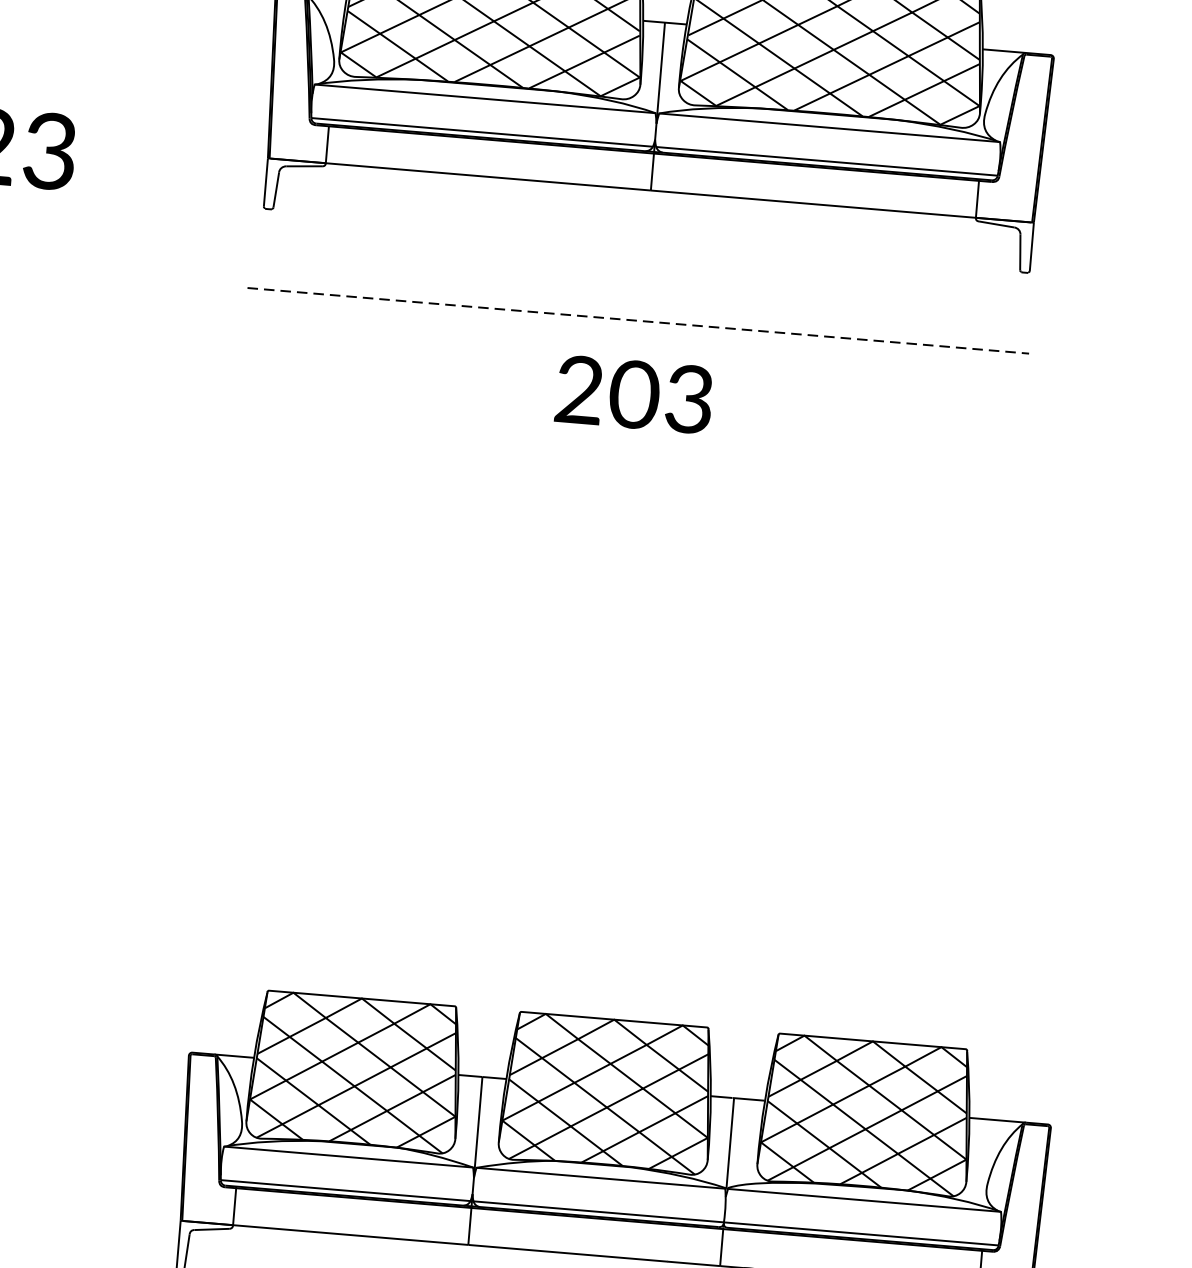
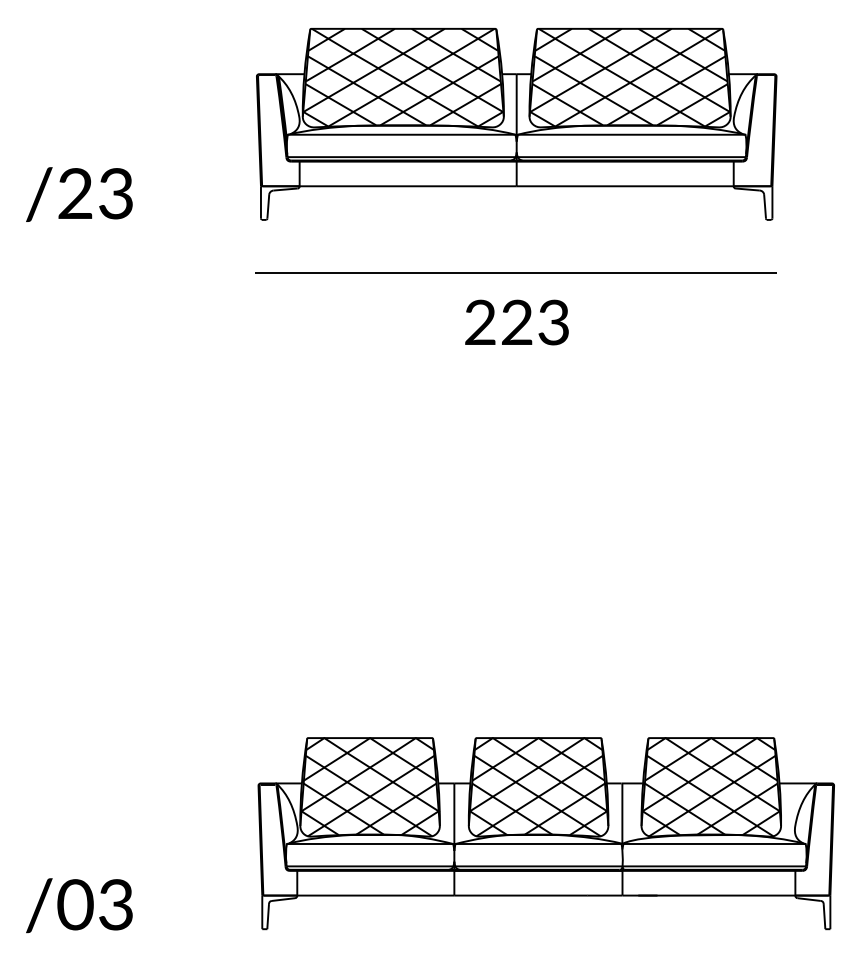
line: (638, 320) -> (515, 273), dashed -> solid
text: (633, 394) -> (516, 322), 203 -> 223

